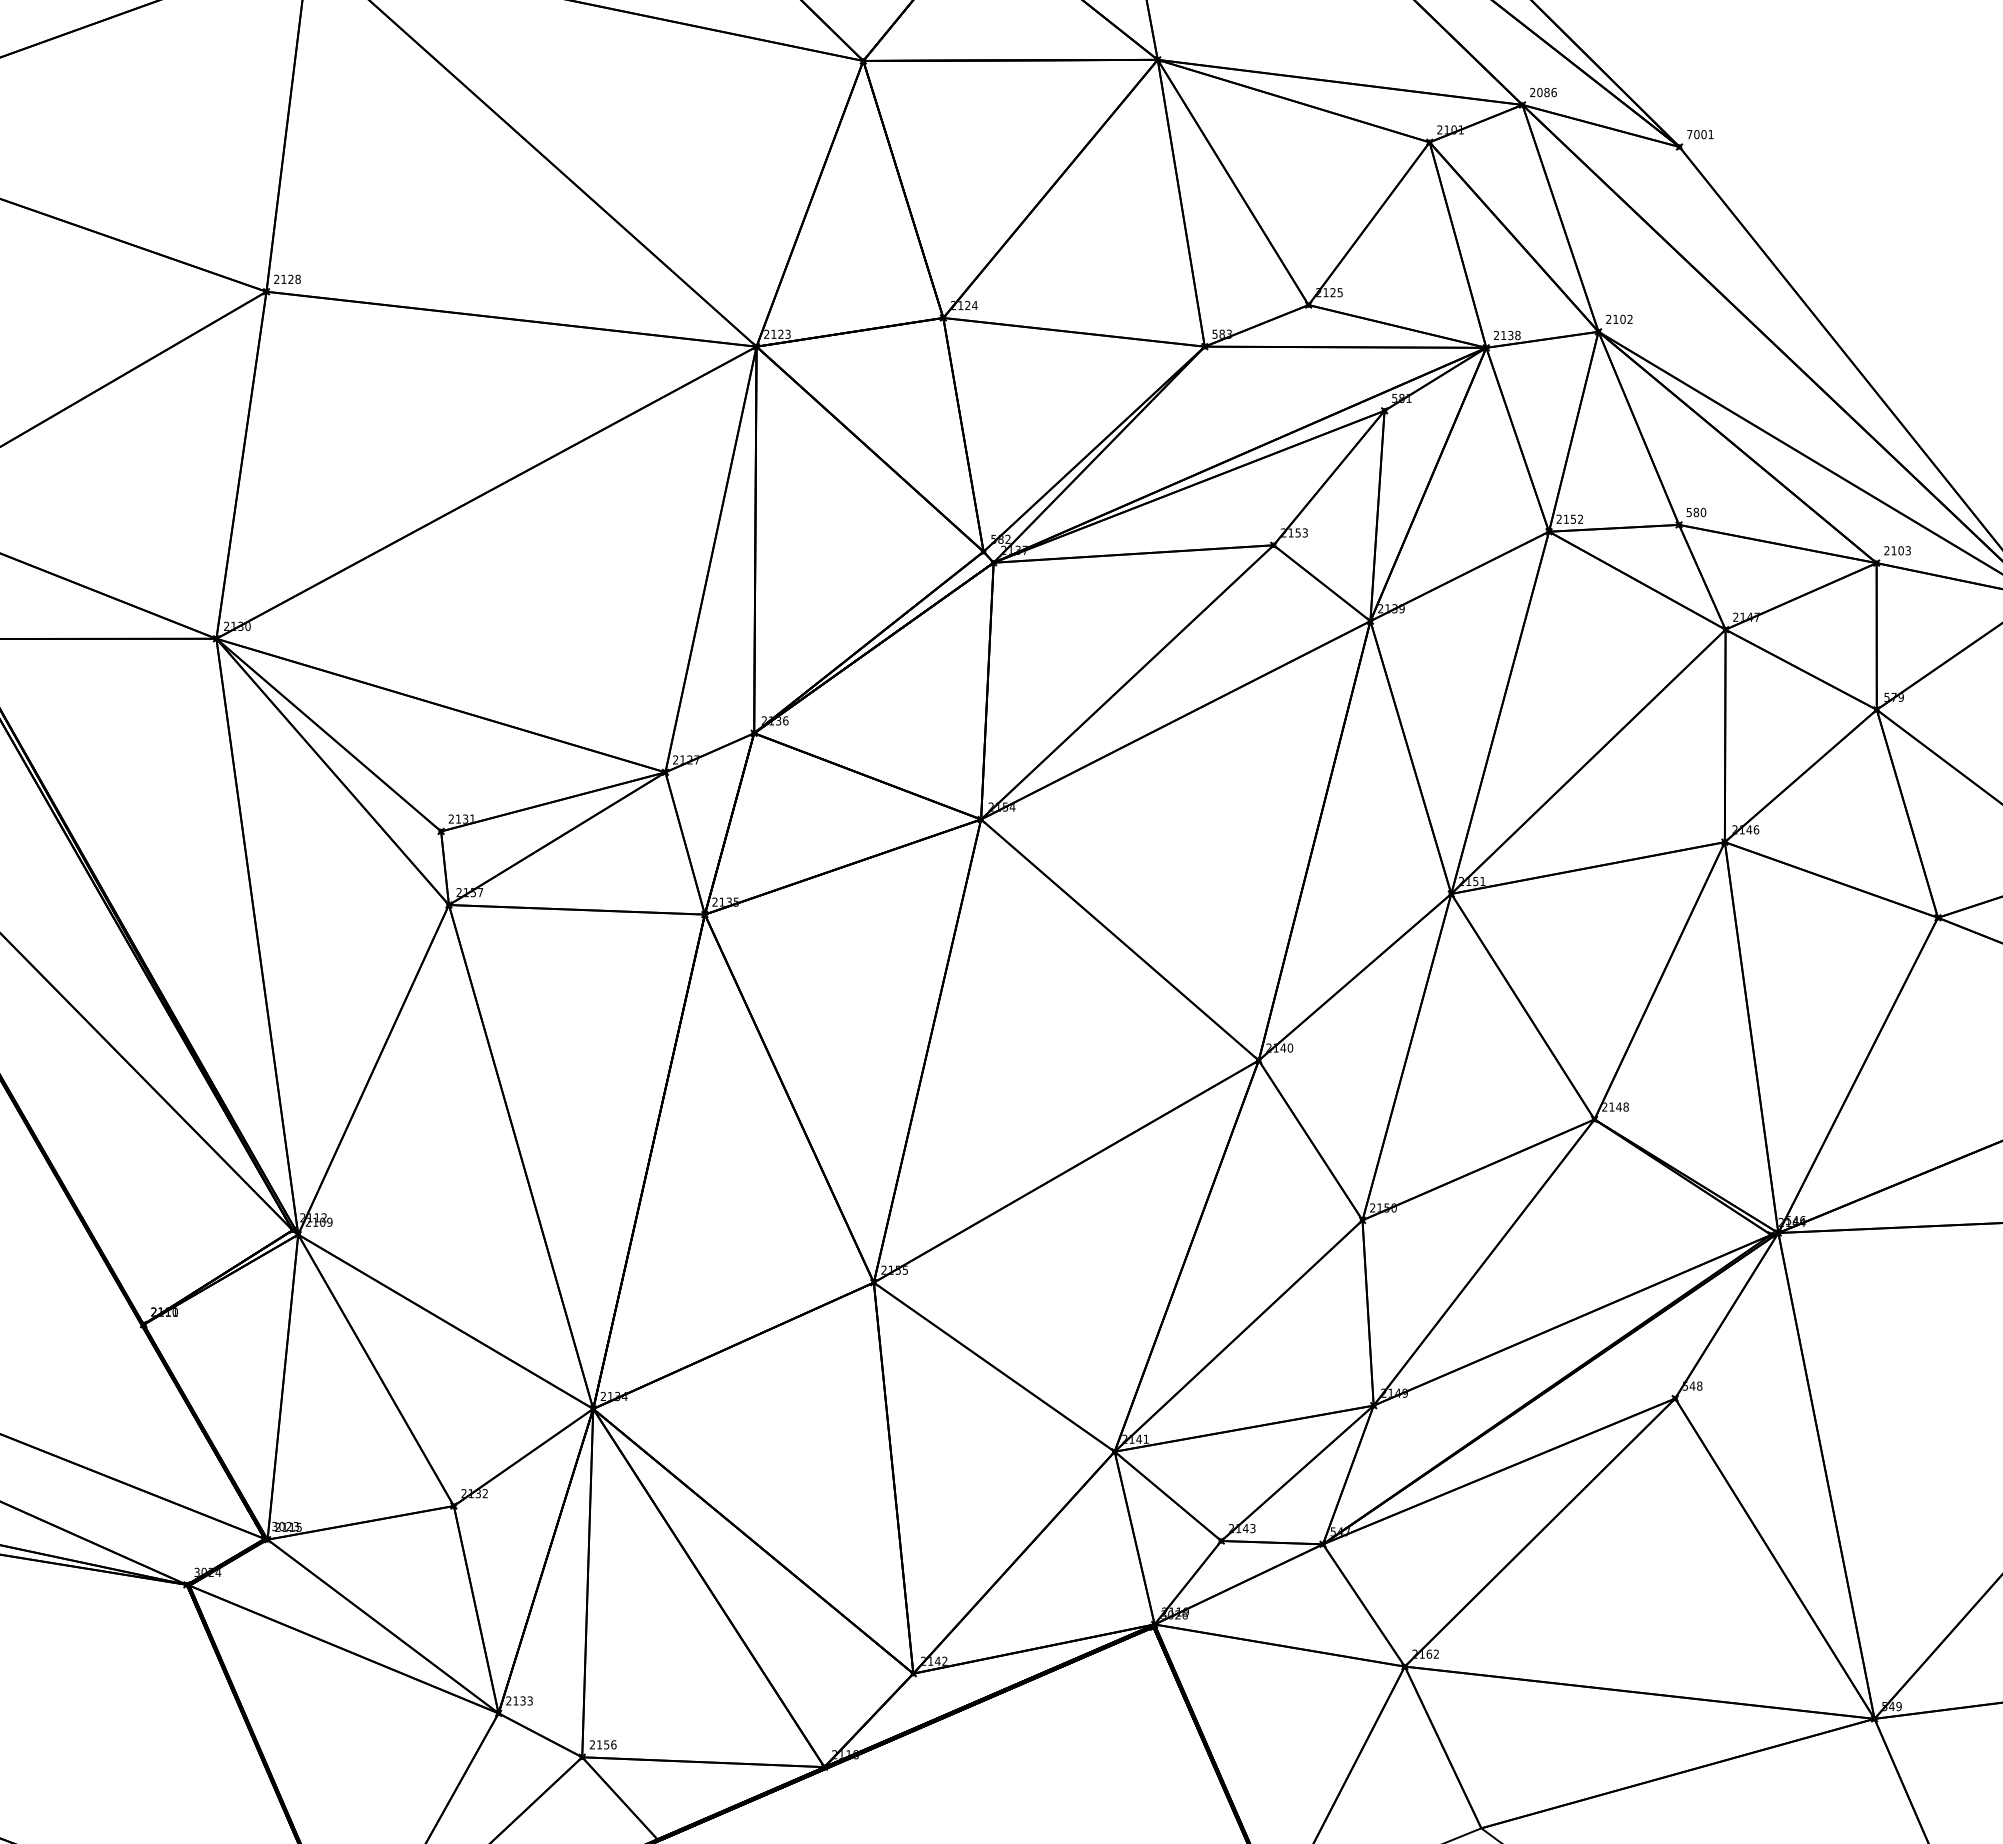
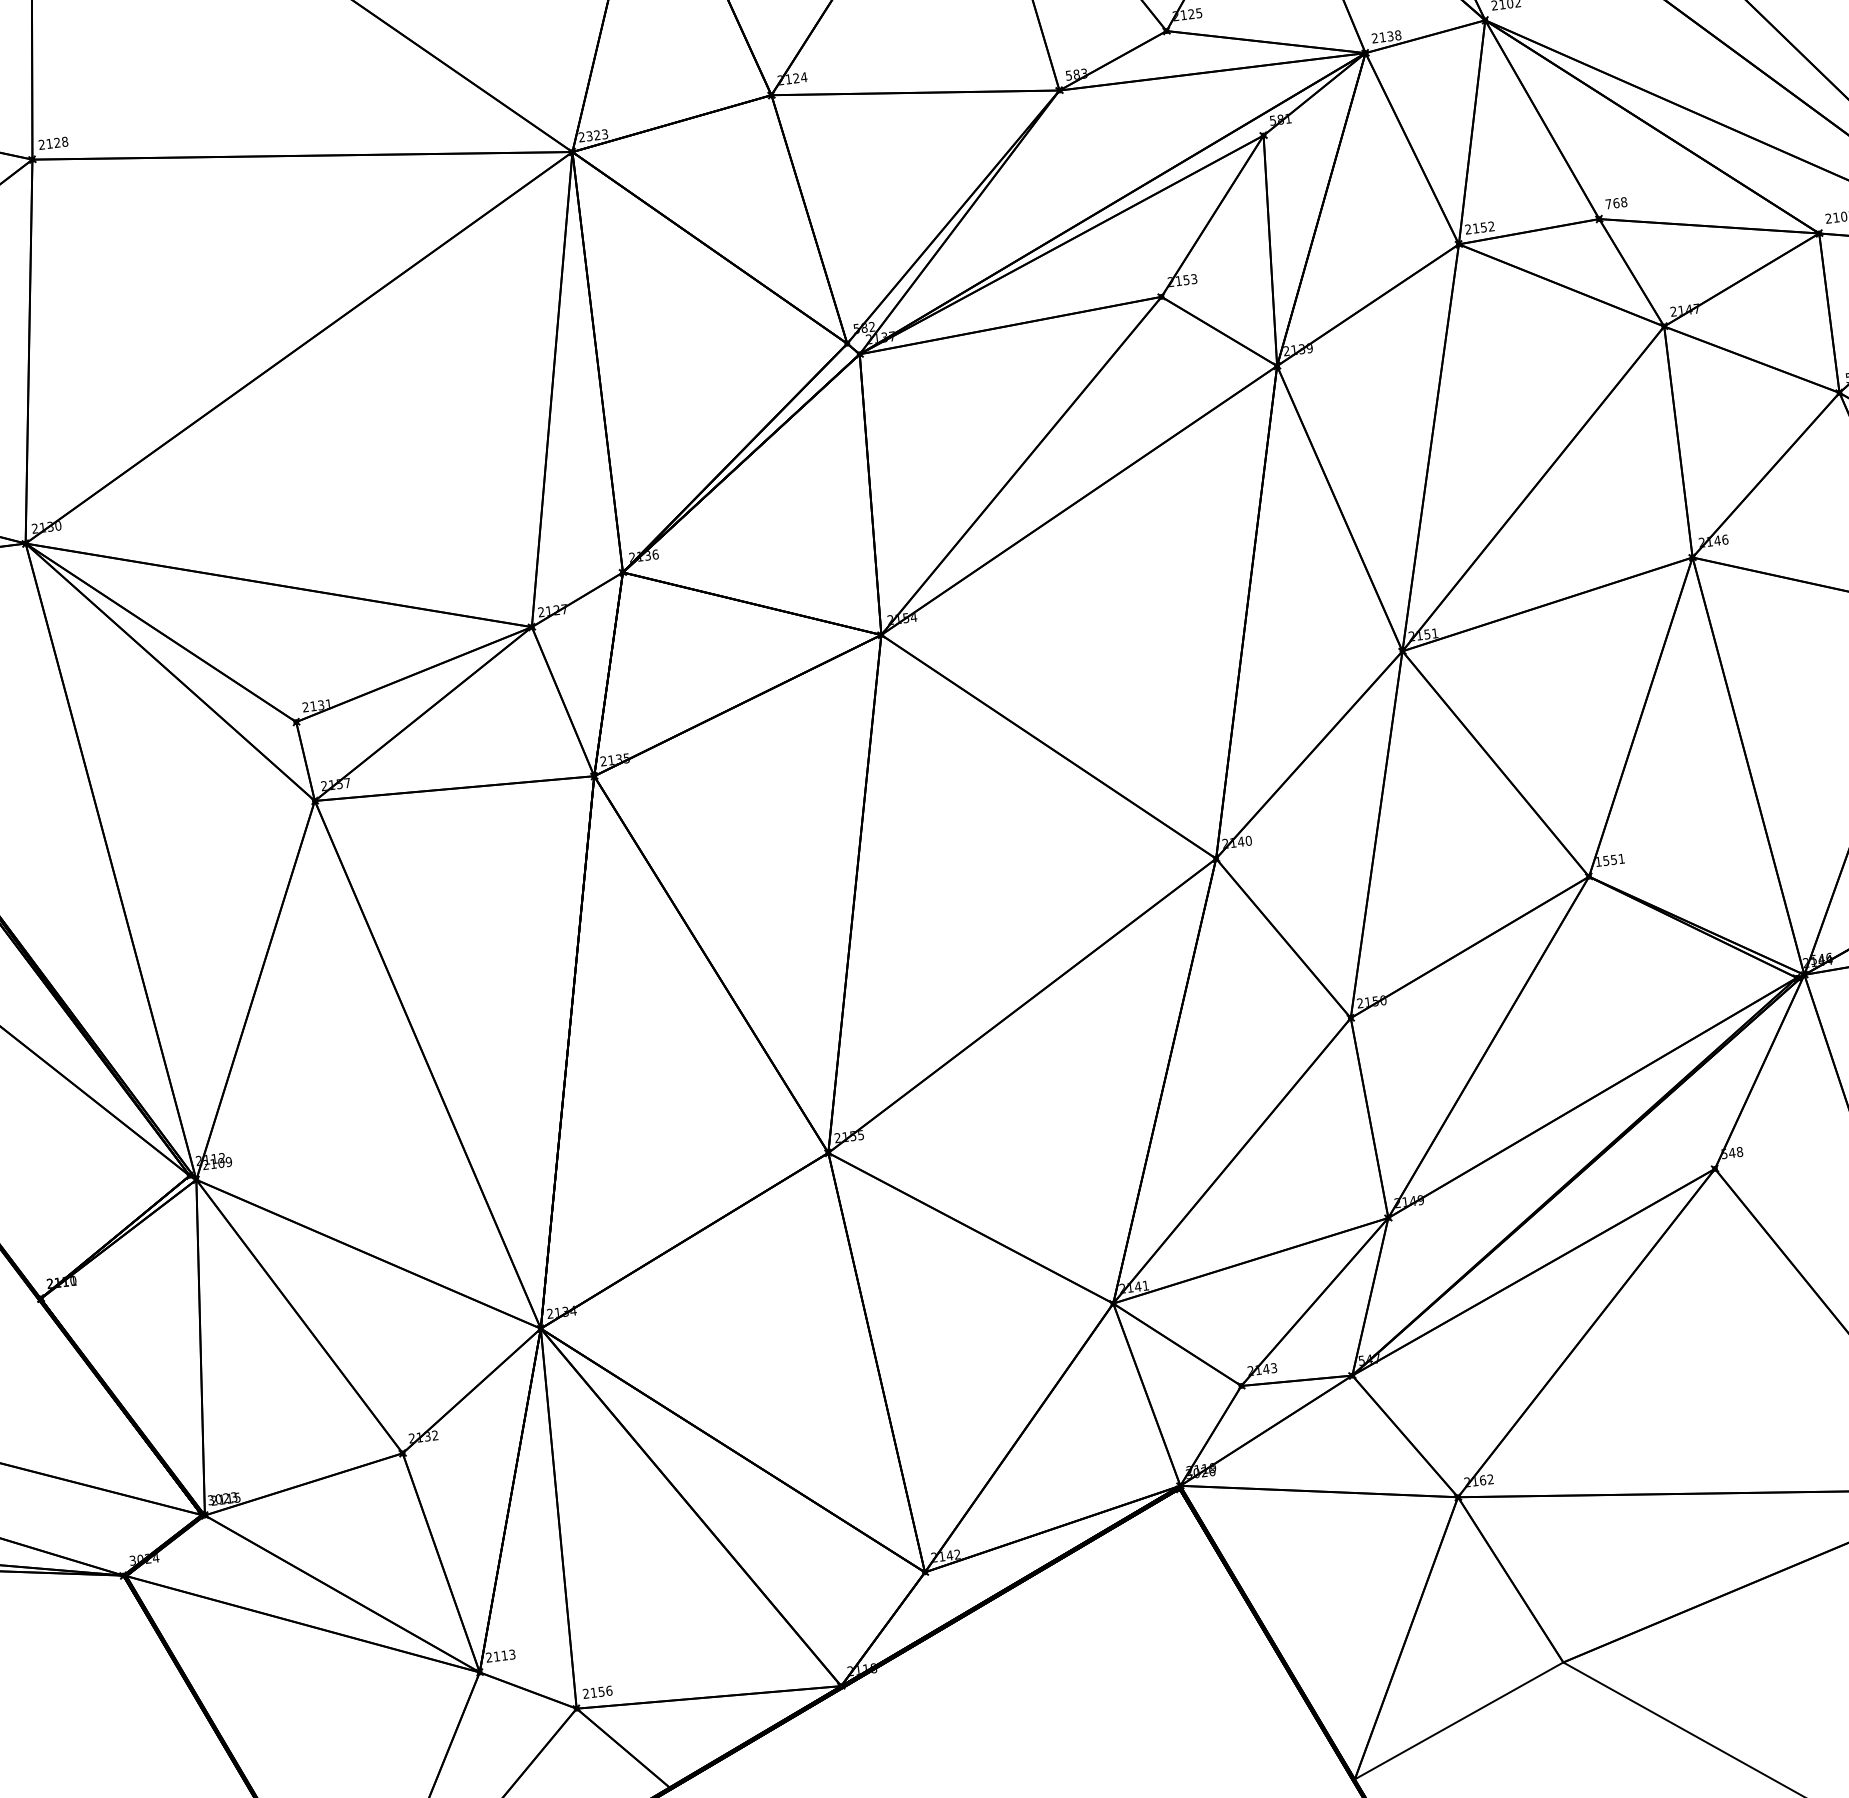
text: (773, 333) -> (589, 135), 2123 -> 2323
text: (1696, 512) -> (1616, 203), 580 -> 768
text: (1615, 1106) -> (1610, 859), 2148 -> 1551
text: (522, 1700) -> (503, 1655), 2133 -> 2113

